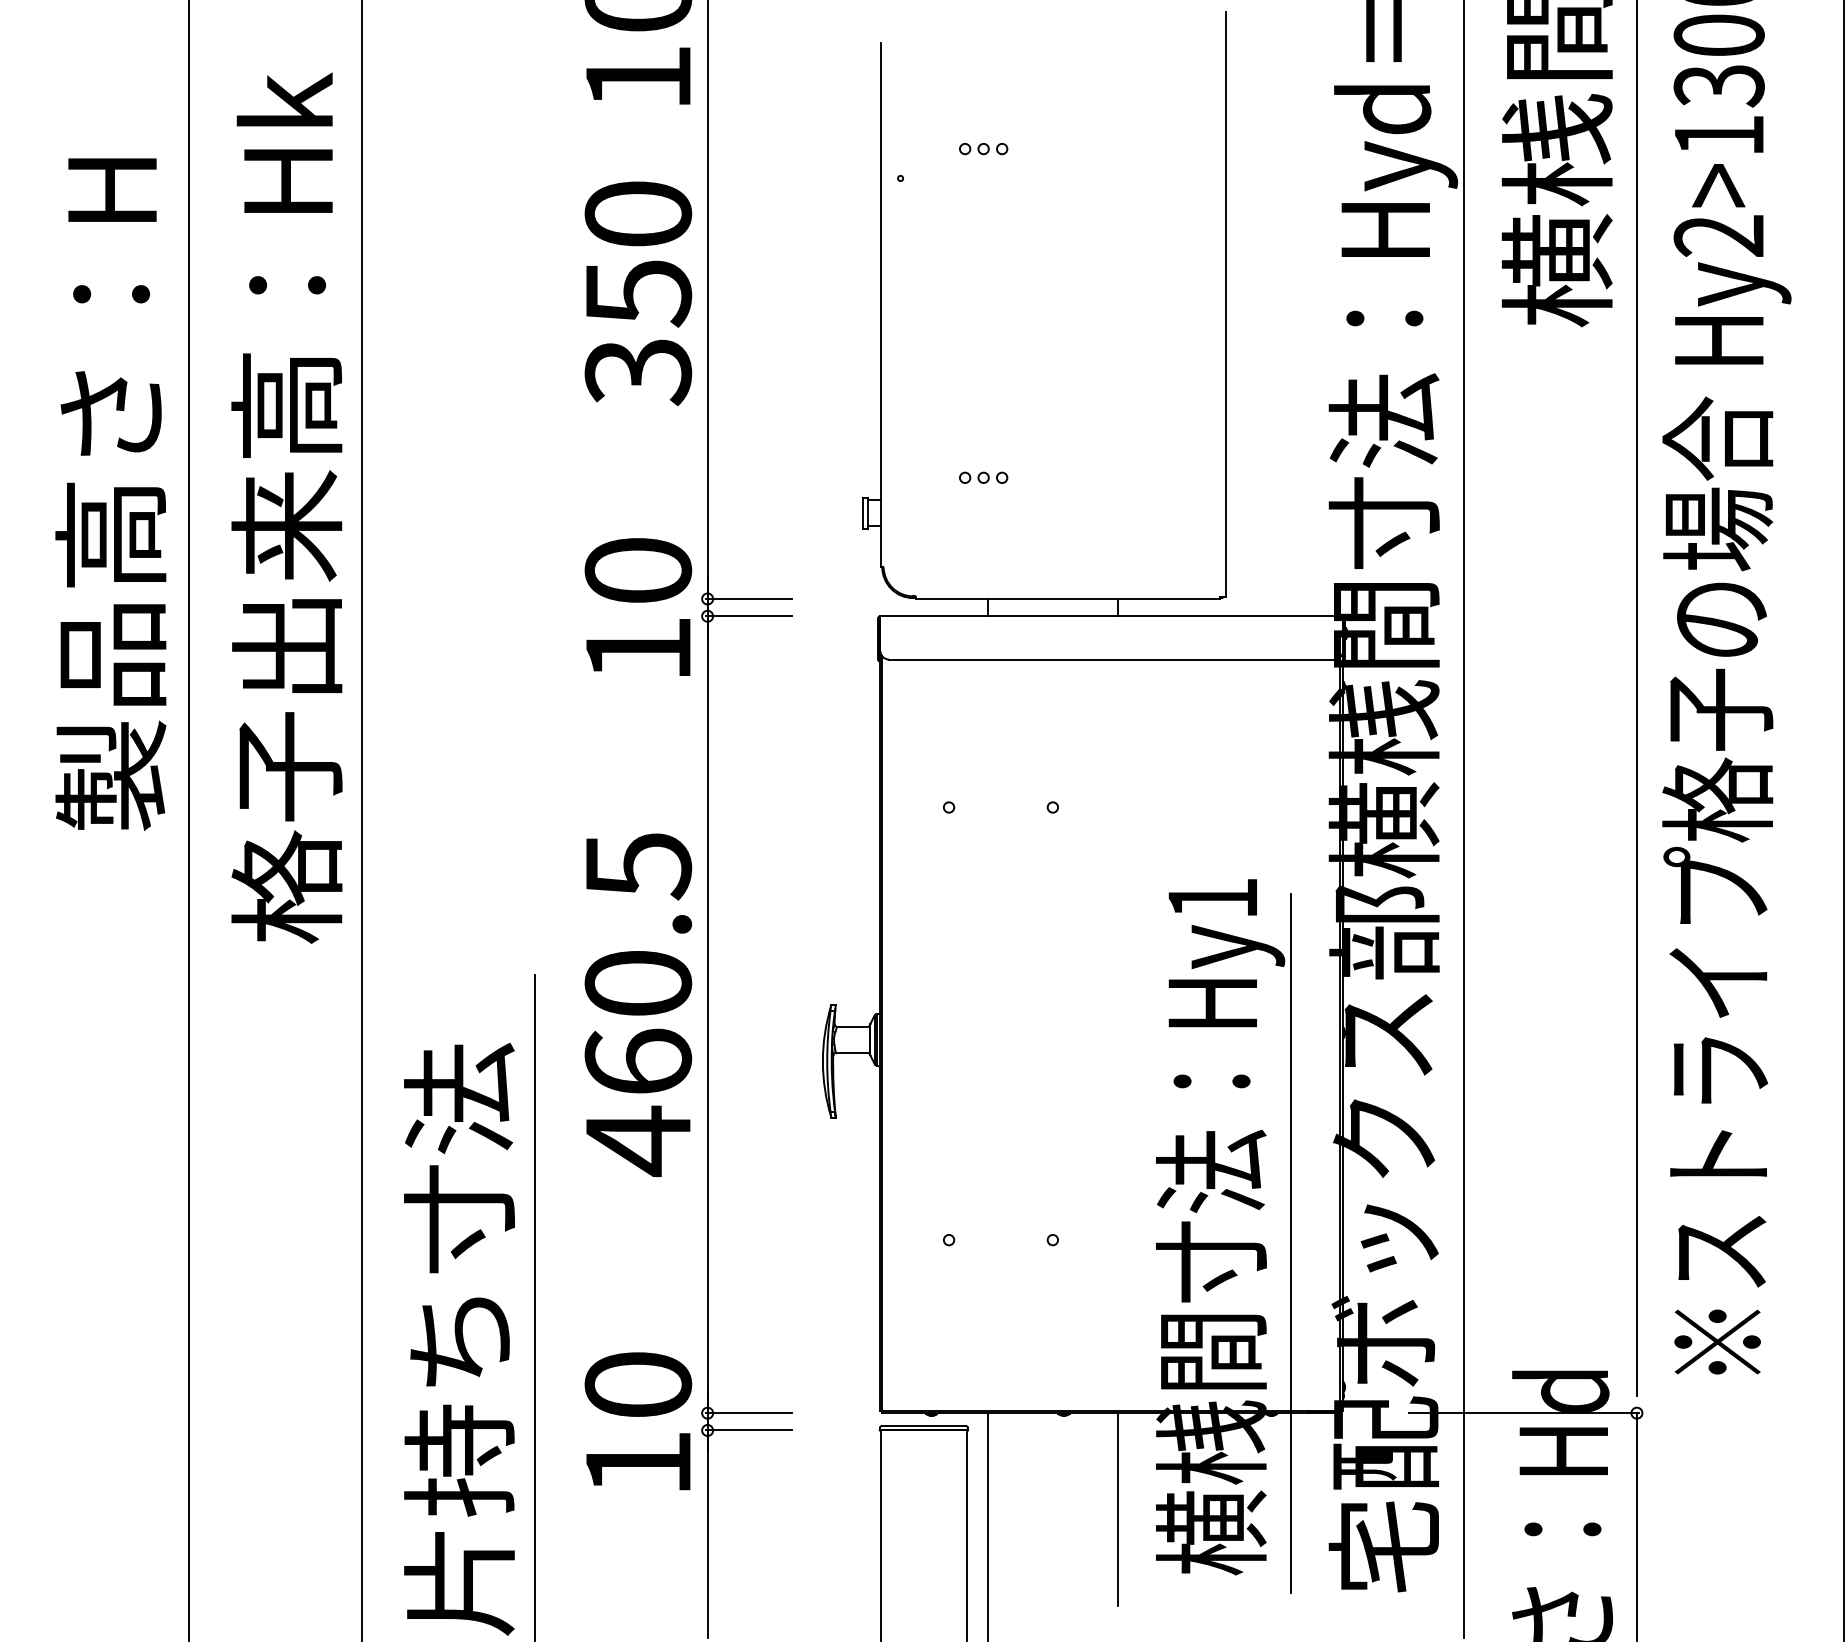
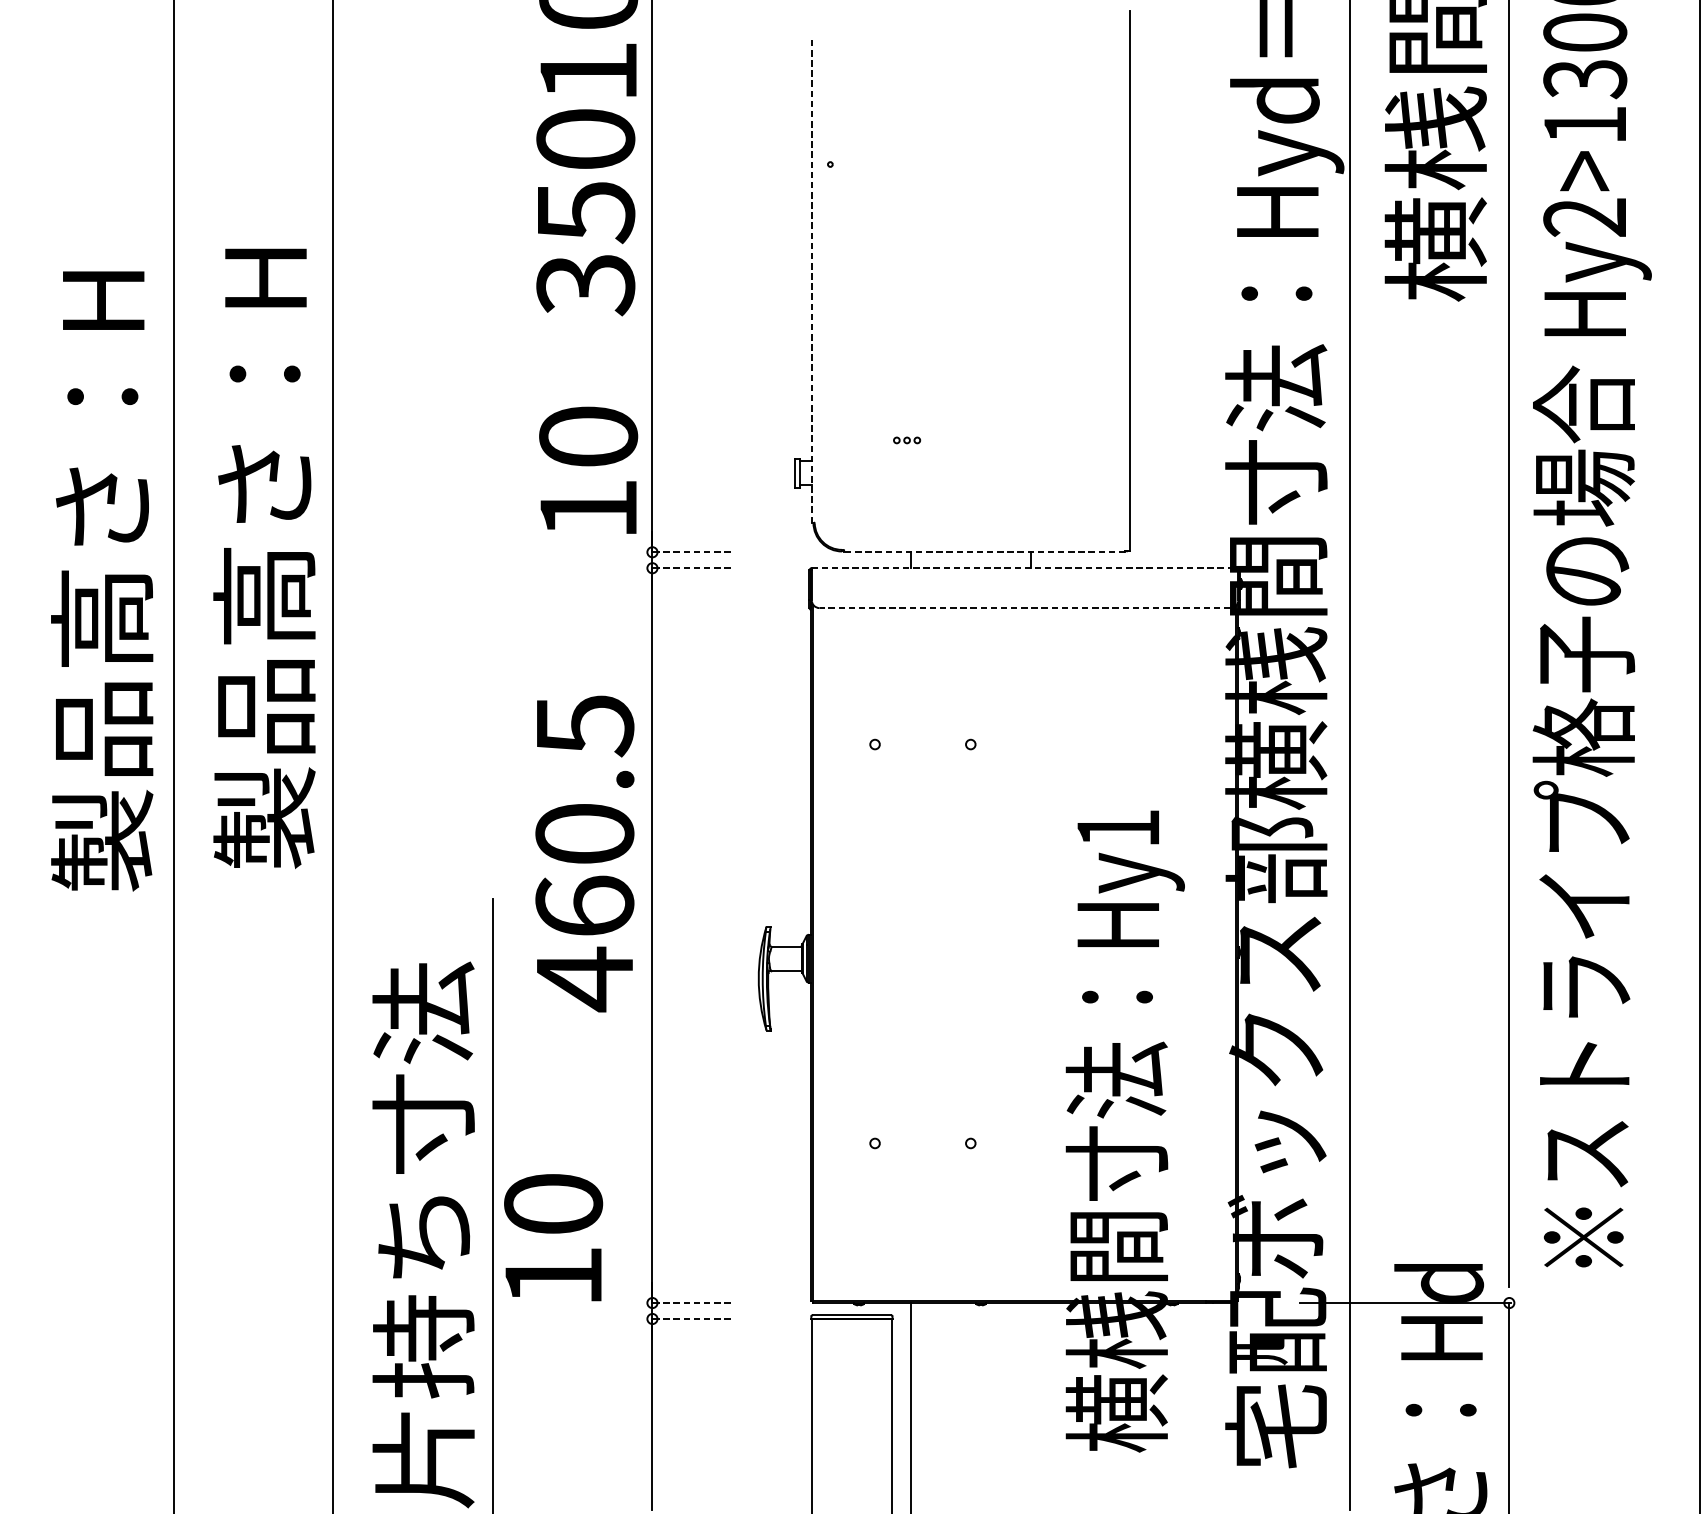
part: (983, 149) -> (906, 137), removed
text: (638, 293) -> (585, 212), moved
line: (881, 305) -> (812, 281), solid -> dashed
part: (983, 477) -> (906, 440), size x0.6
text: (110, 494) -> (101, 581), moved
text: (286, 507) -> (264, 467), 格子出来高：Hk -> 製品高さ：H
line: (748, 598) -> (690, 551), solid -> dashed
line: (1067, 598) -> (984, 551), solid -> dashed
text: (638, 606) -> (588, 469), moved
line: (748, 616) -> (690, 568), solid -> dashed
line: (1112, 616) -> (1025, 568), solid -> dashed
line: (1111, 659) -> (1024, 608), solid -> dashed
text: (638, 1004) -> (585, 853), moved
line: (1290, 1242) -> (1189, 1145), removed
line: (748, 1413) -> (690, 1303), solid -> dashed
text: (638, 1421) -> (553, 1237), moved
line: (748, 1430) -> (690, 1319), solid -> dashed
line: (1117, 1509) -> (1030, 1391), removed

